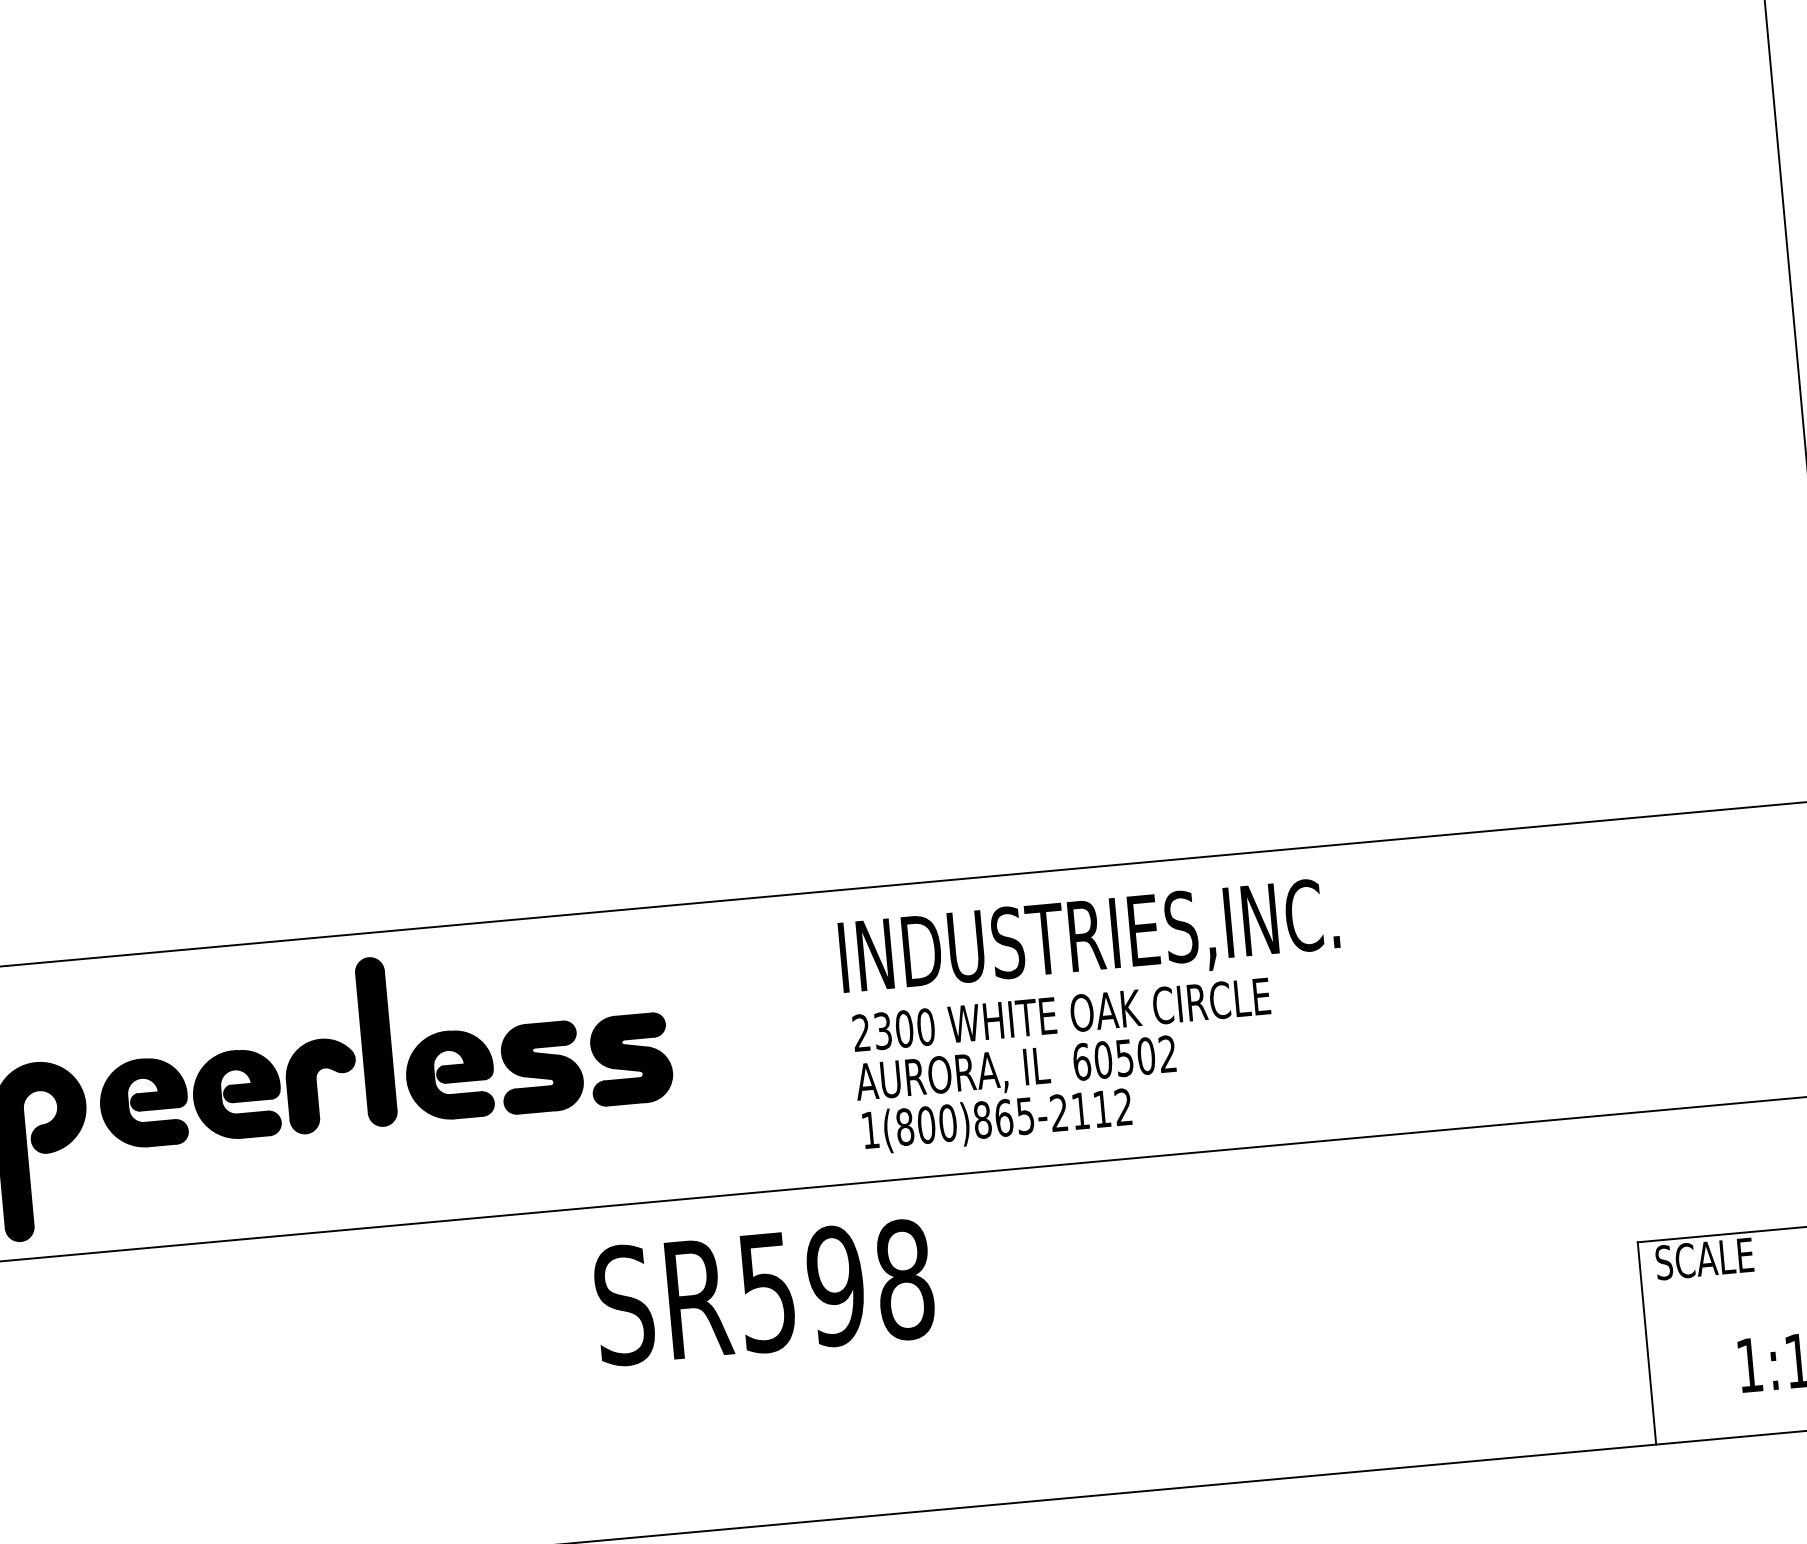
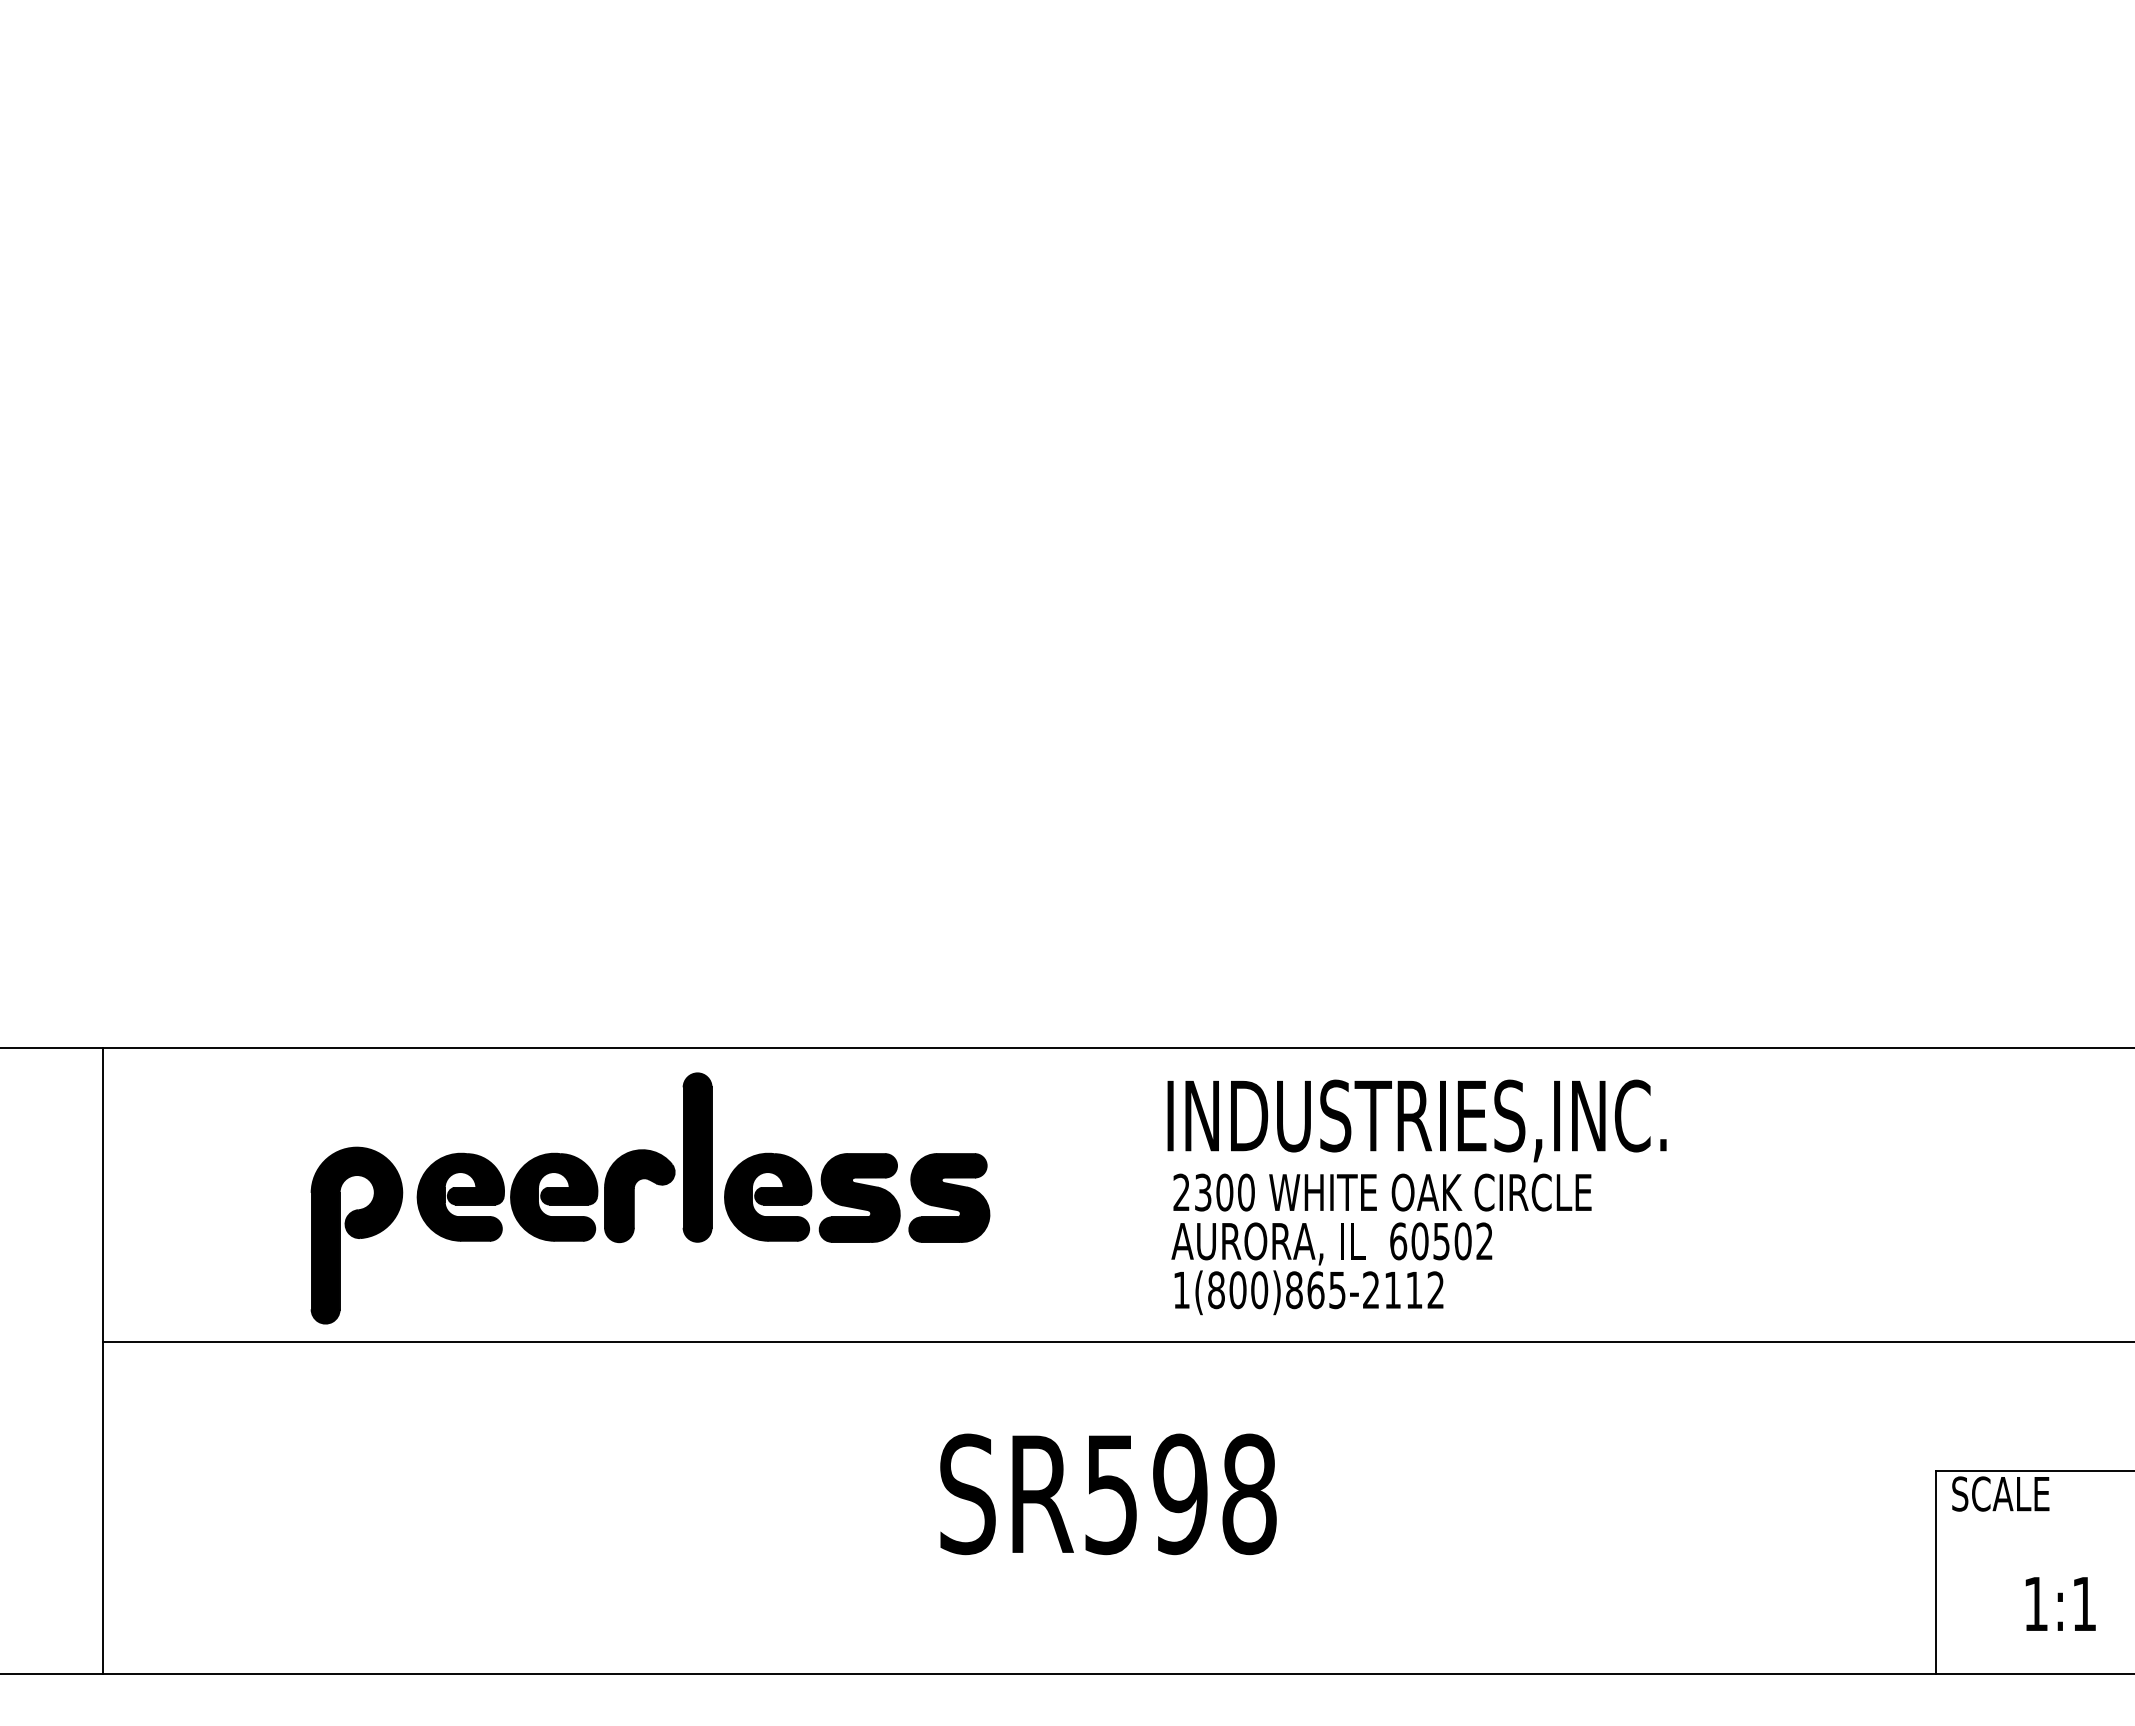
text: (764, 1292) -> (1108, 1494), moved

